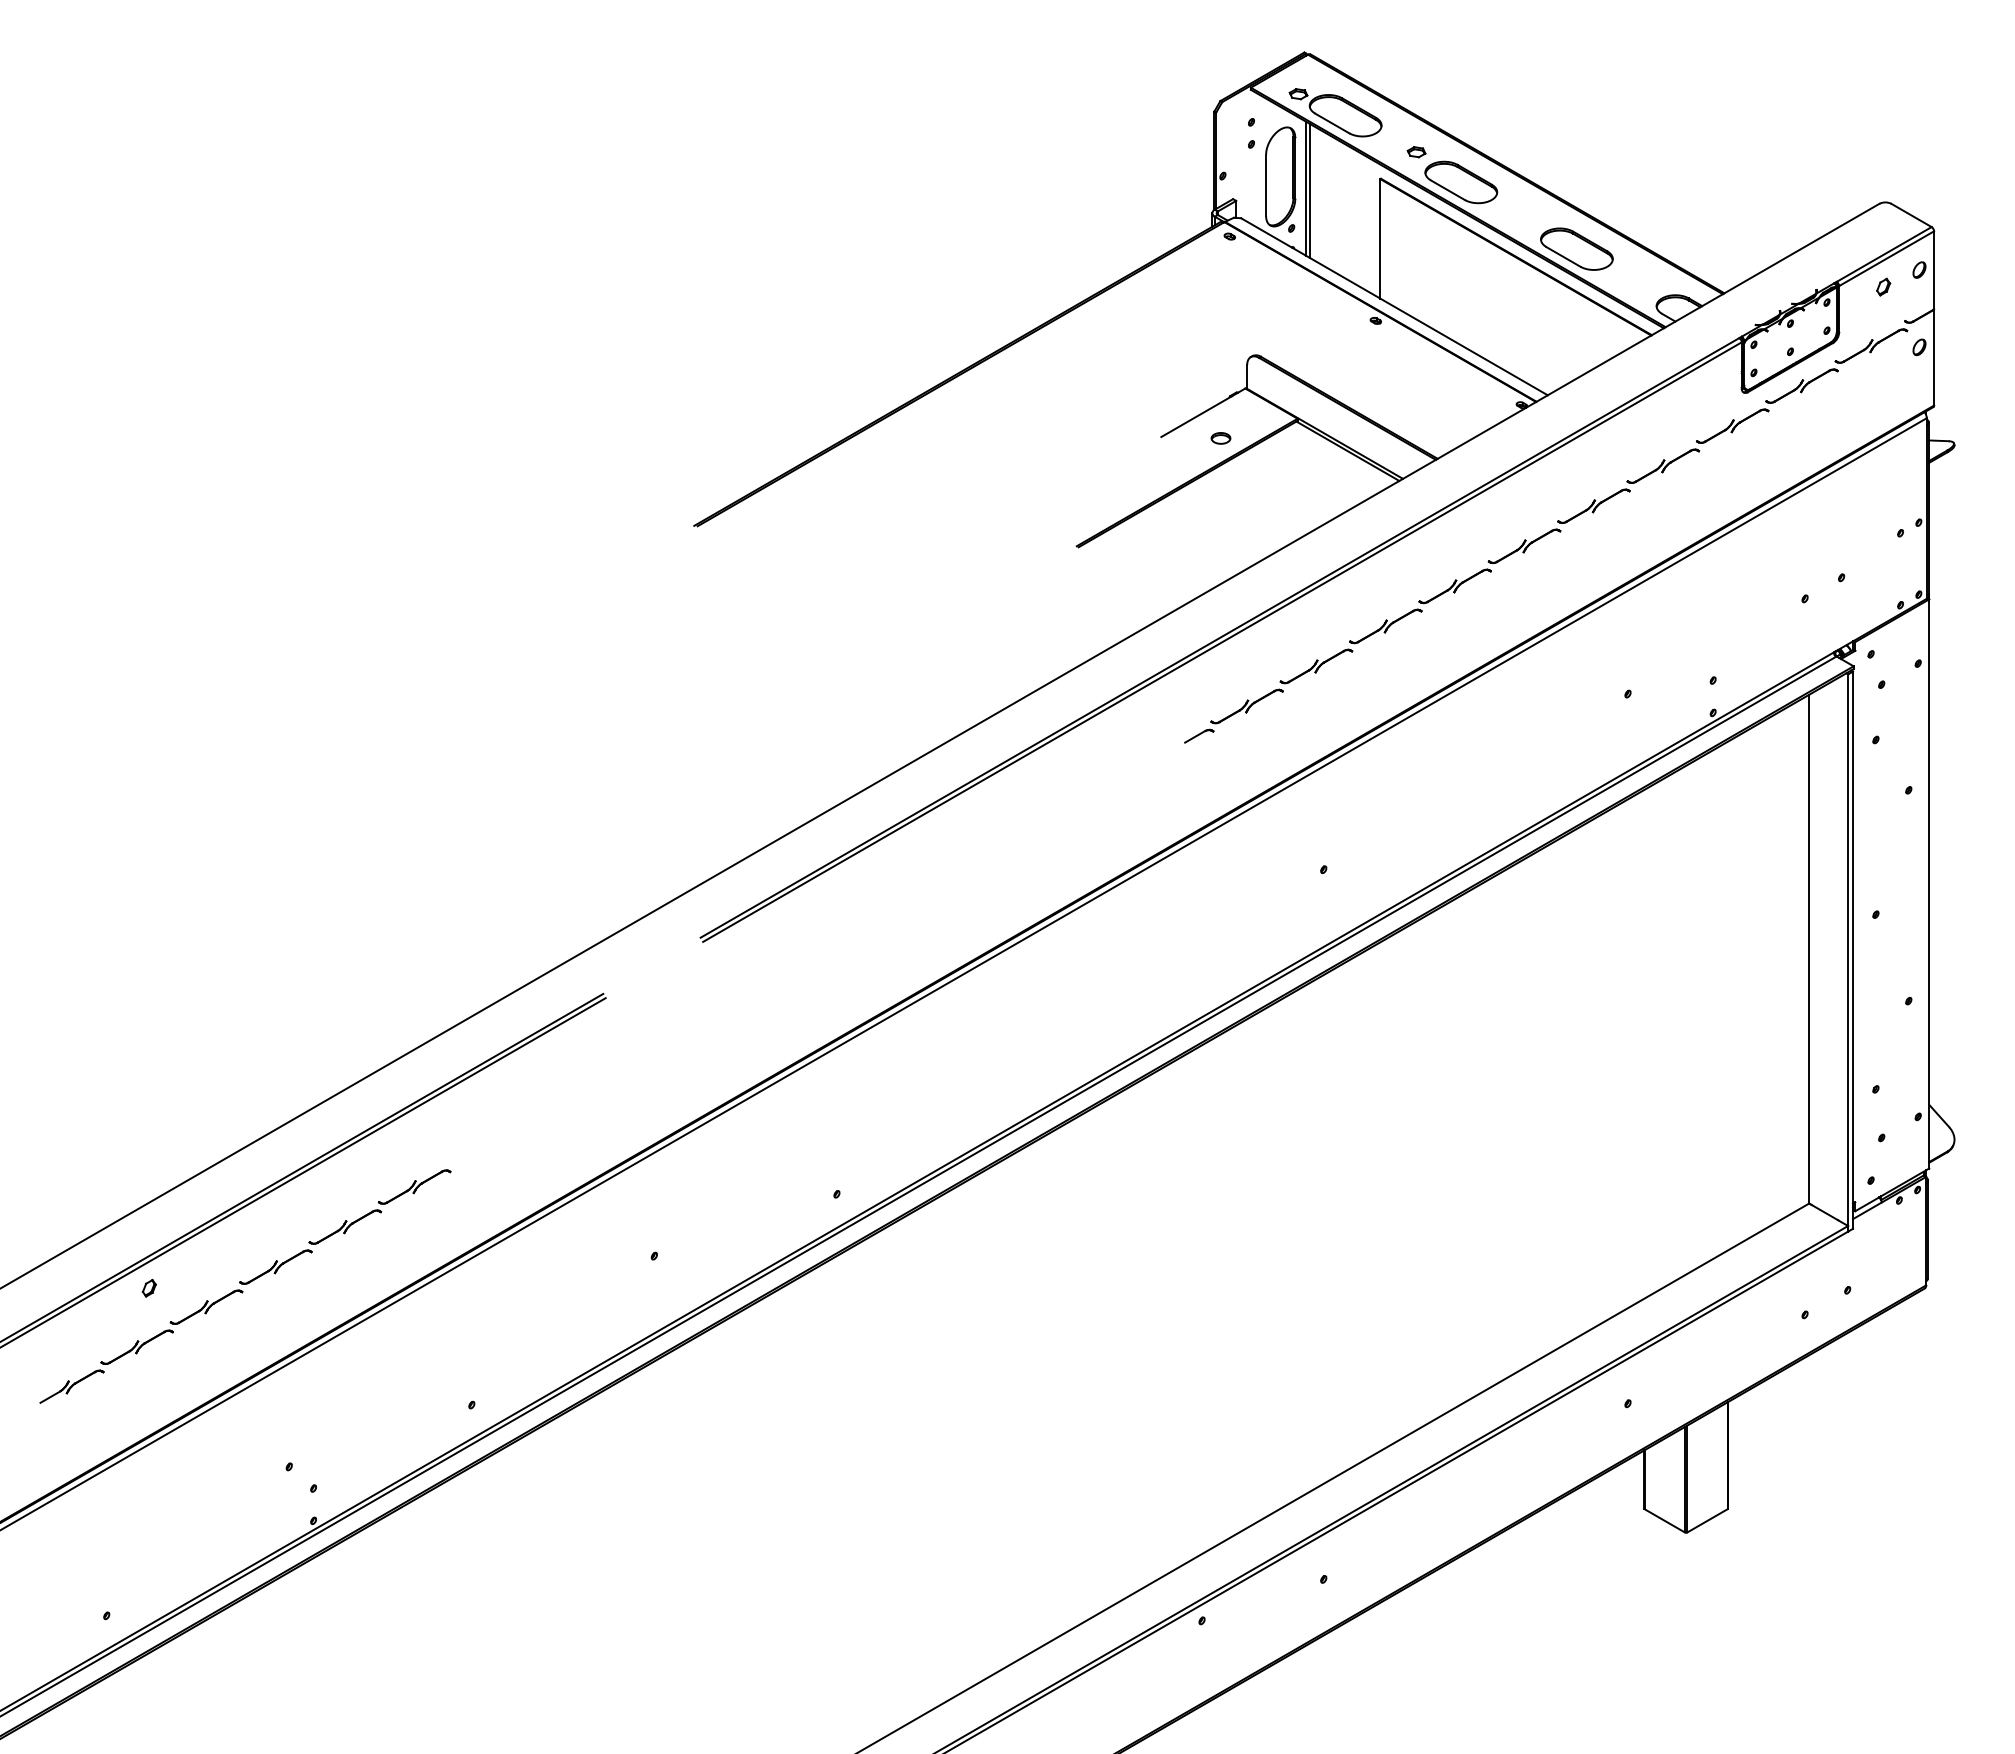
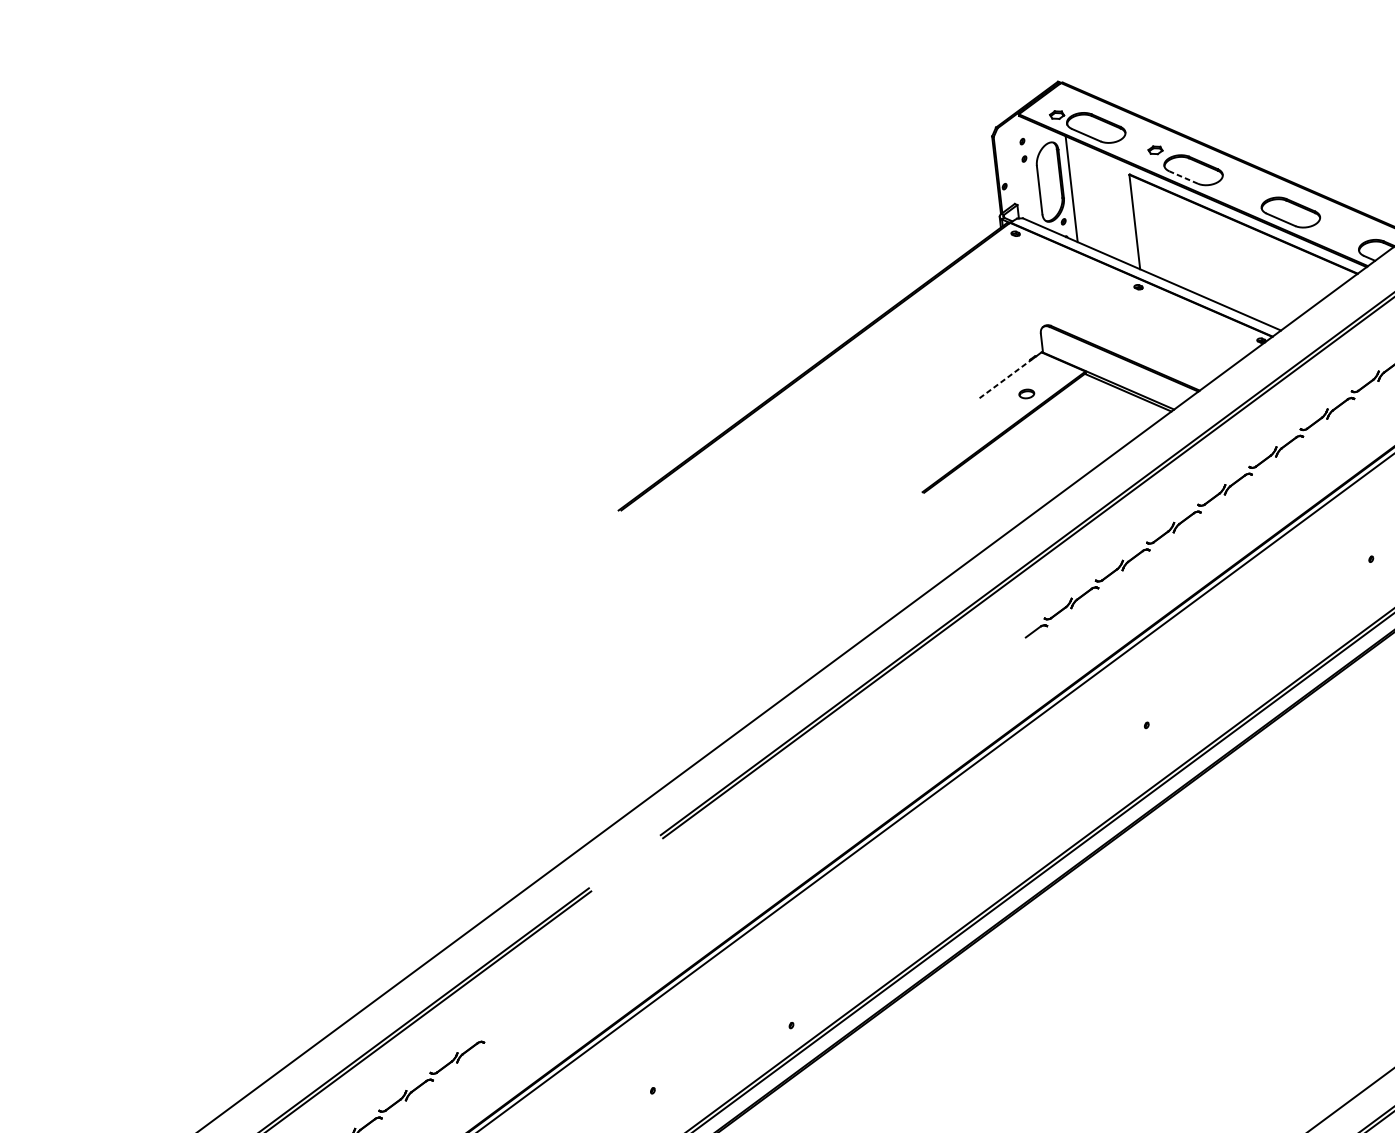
line: (1309, 190) -> (1074, 190), removed
line: (1447, 190) -> (1183, 177), solid -> dashed
line: (1196, 416) -> (1005, 378), solid -> dashed

